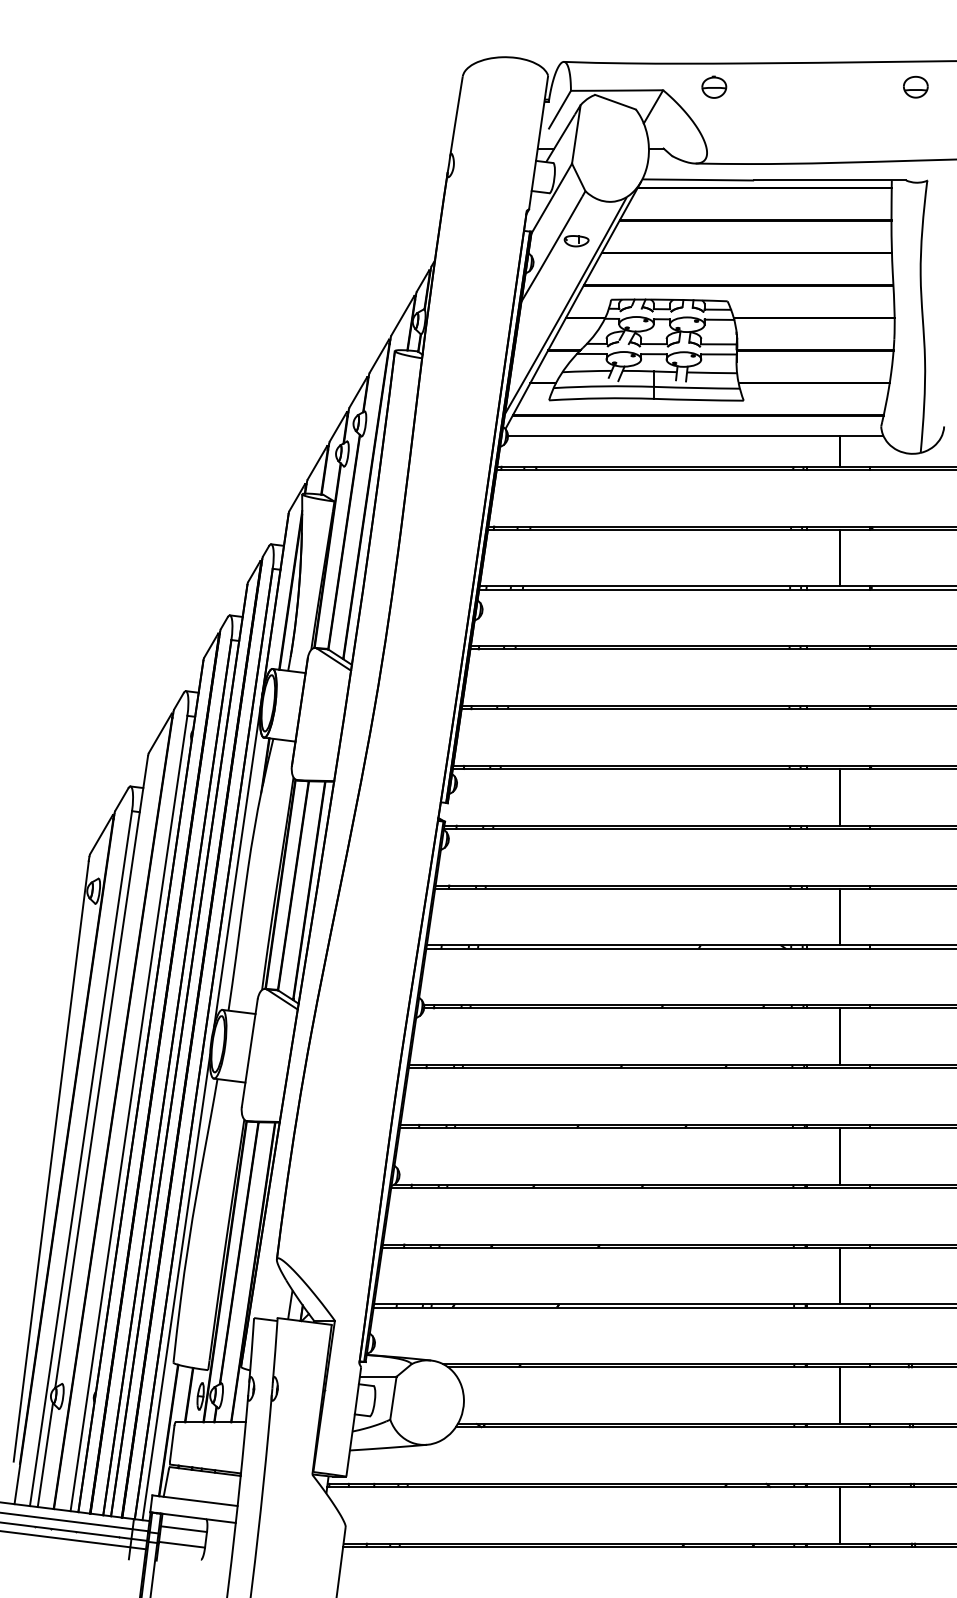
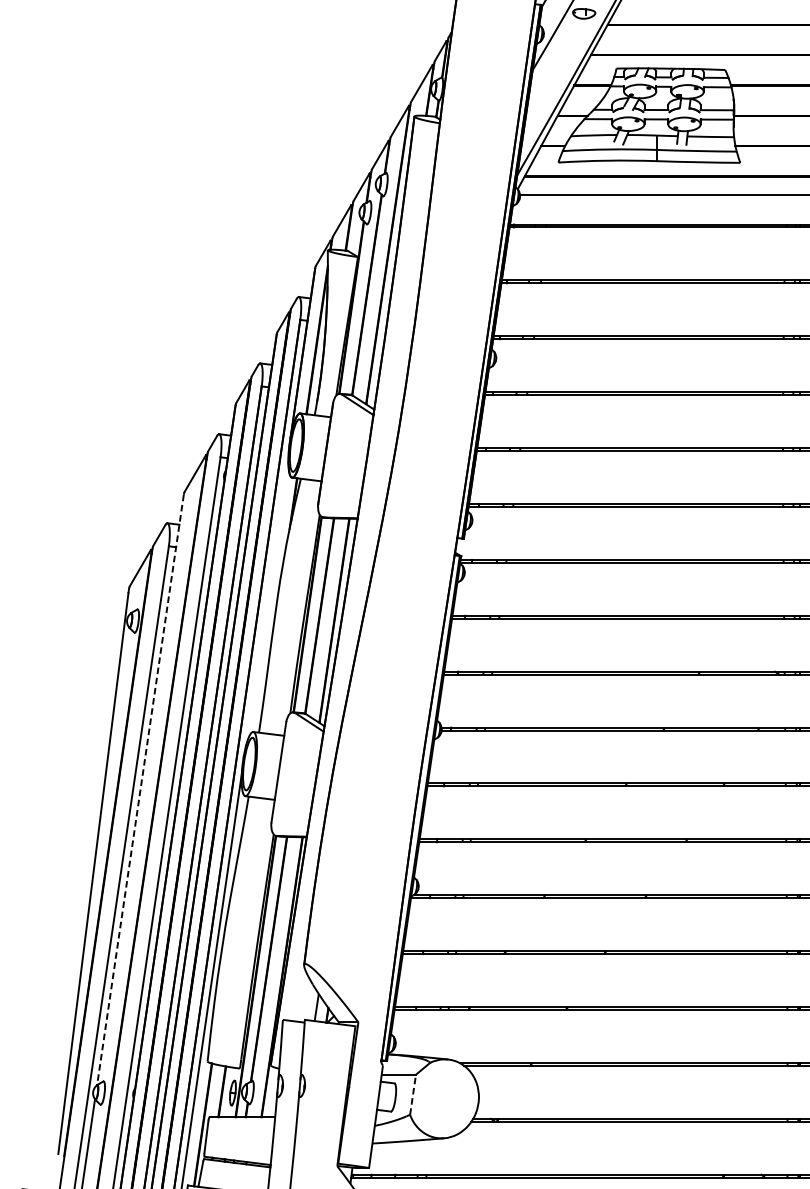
line: (237, 864) -> (267, 596), removed
line: (101, 1072) -> (140, 790), solid -> dashed
line: (393, 1398) -> (413, 1095), solid -> dashed

